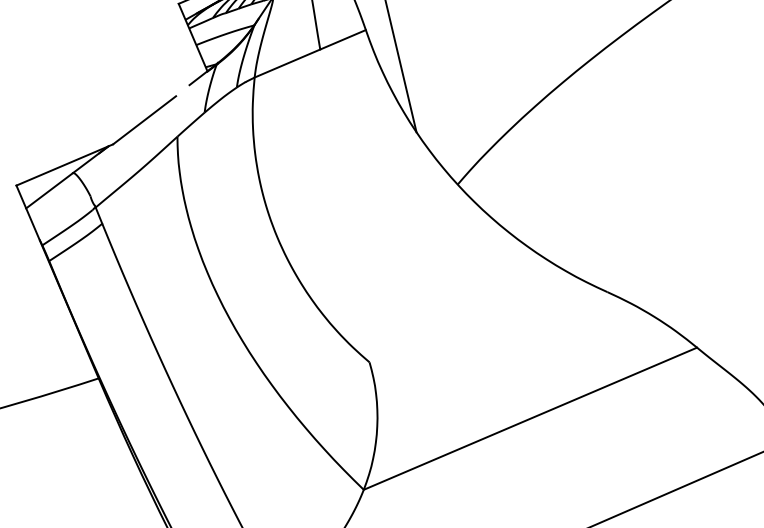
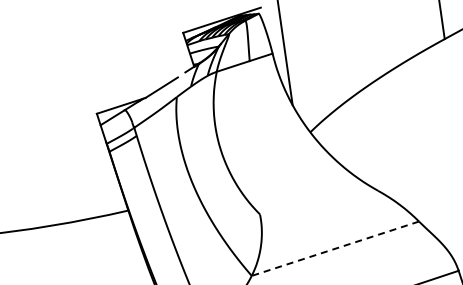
line: (530, 418) -> (335, 248), solid -> dashed

